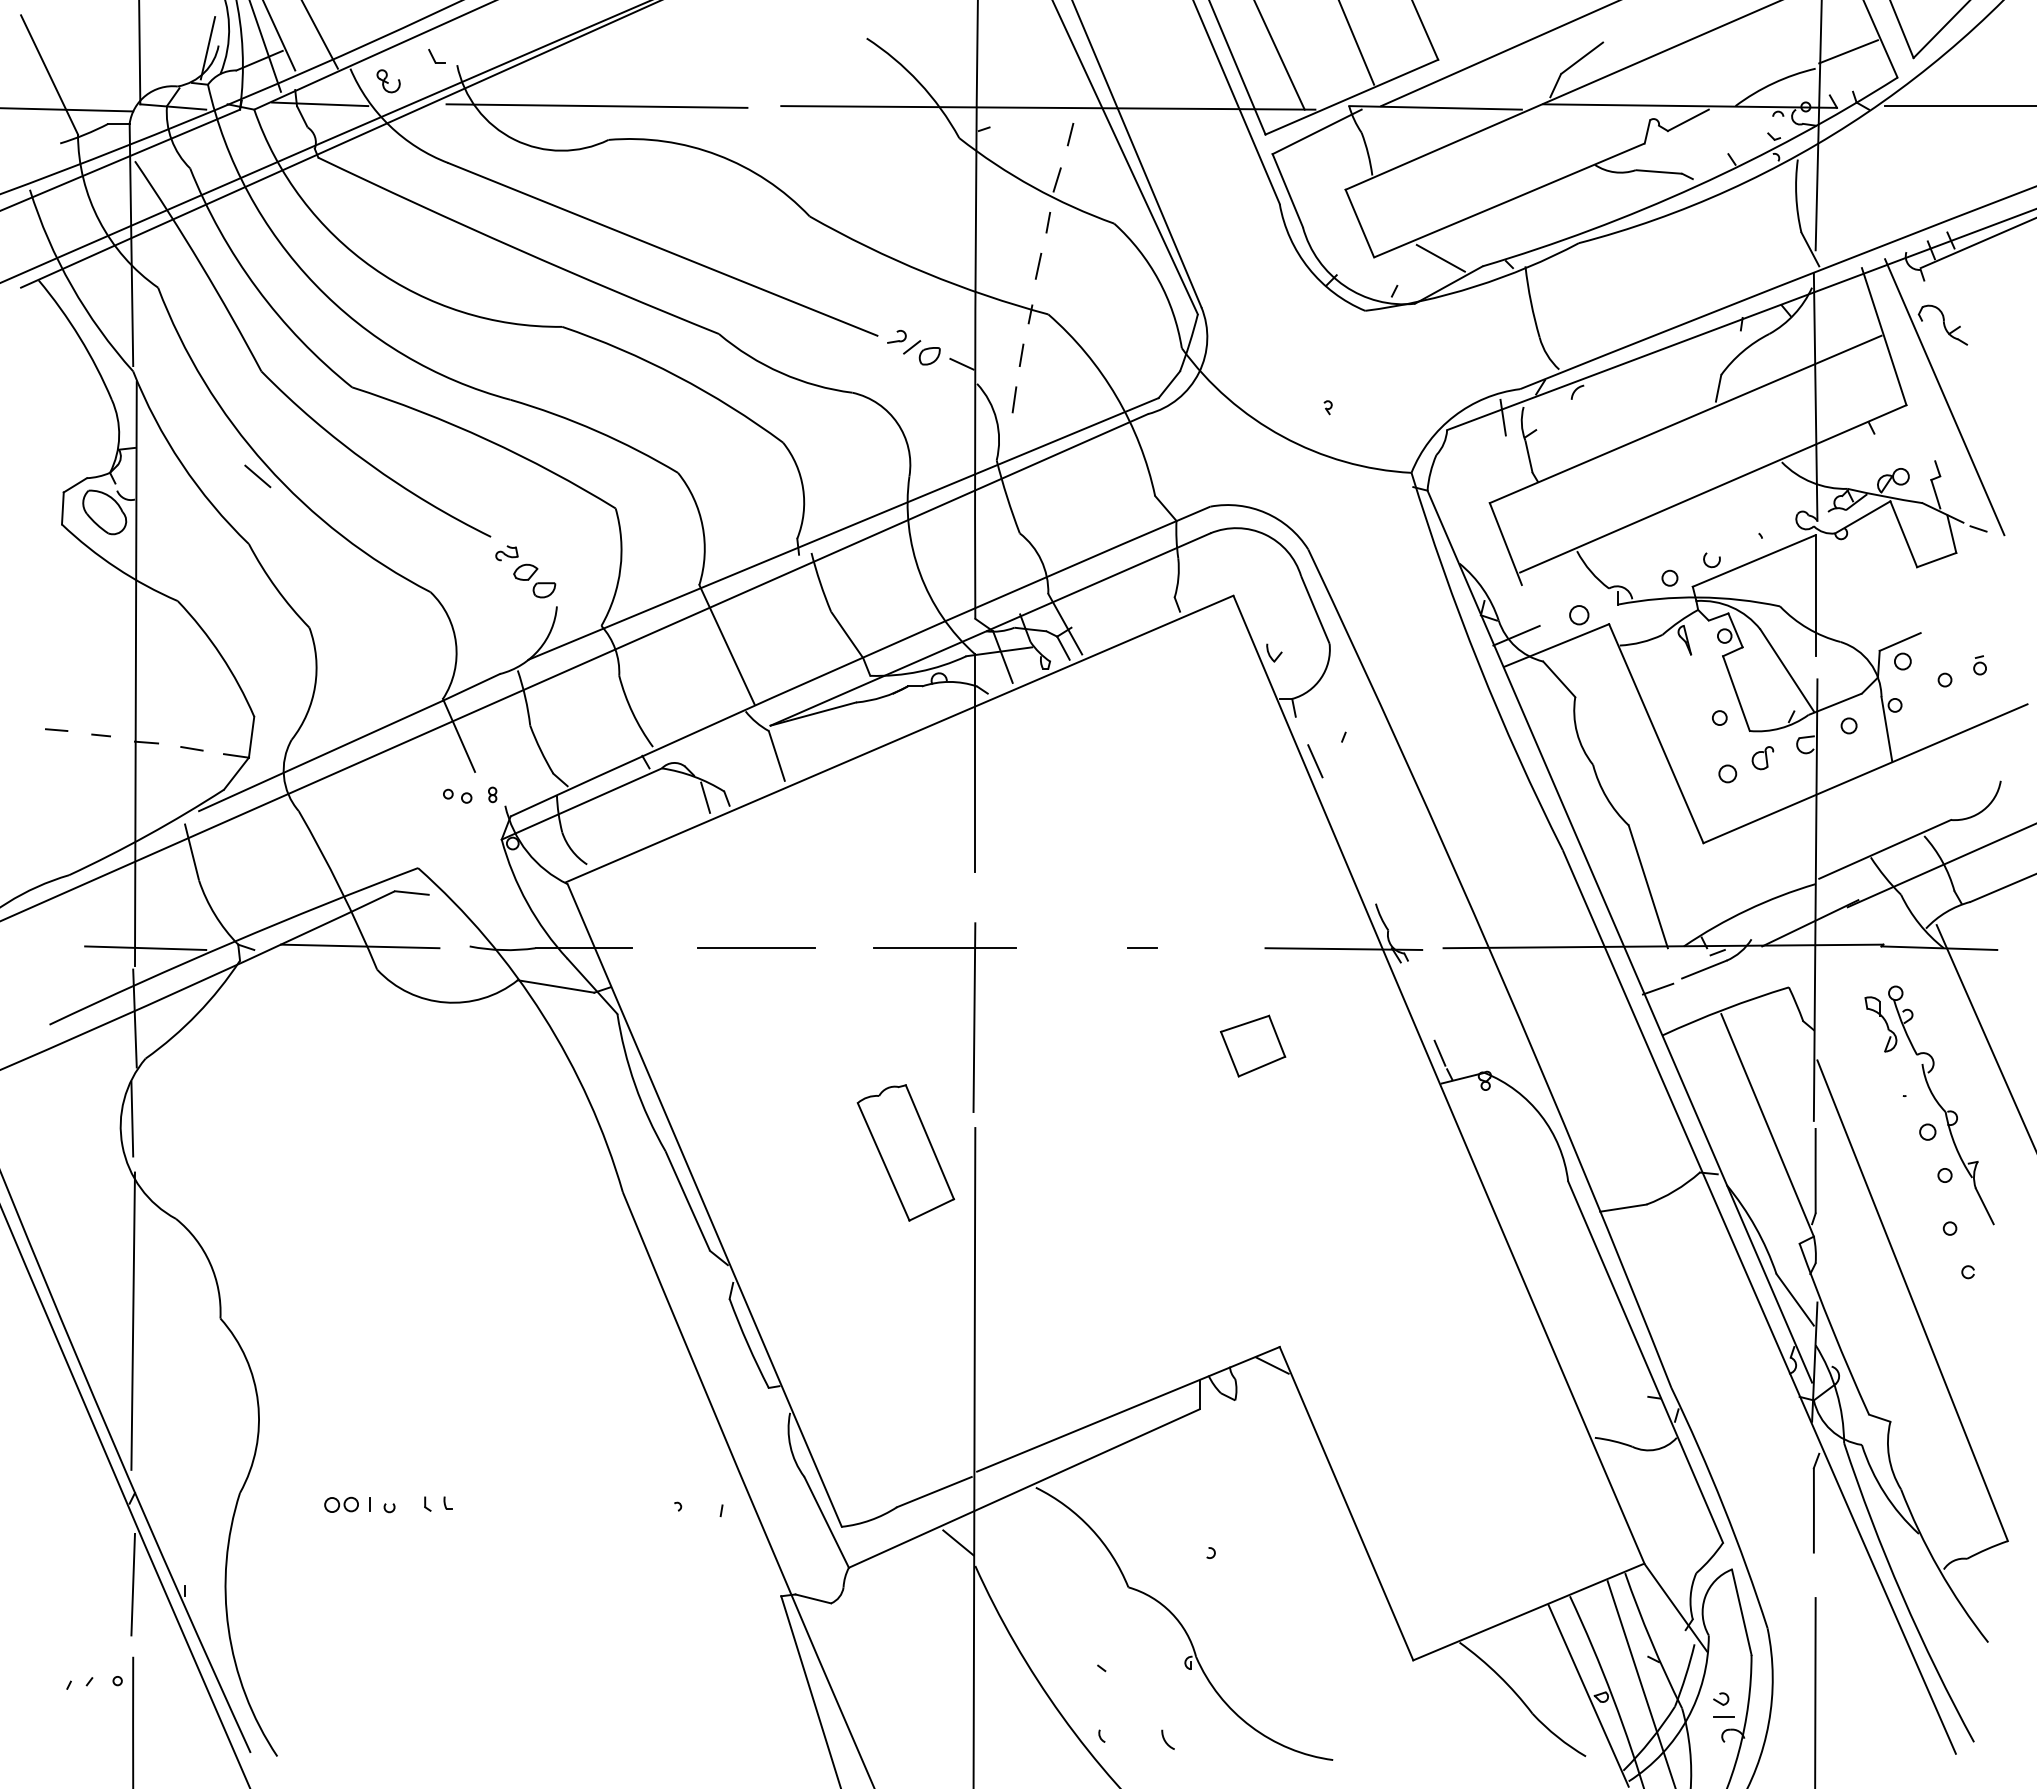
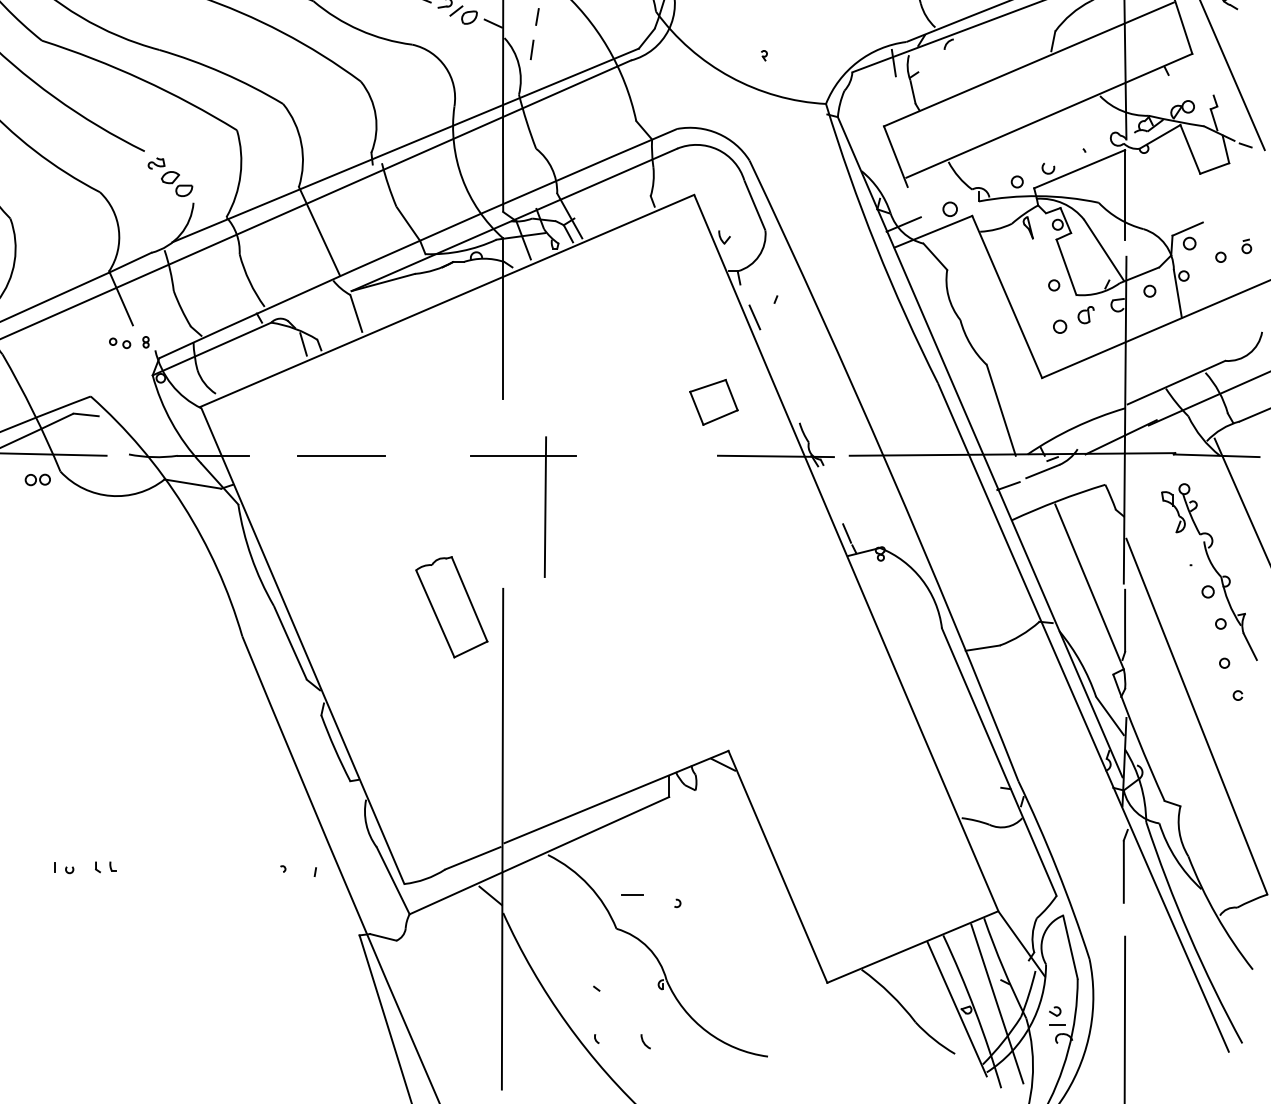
line: (1142, 947) -> (632, 894), moved
part: (973, 1017) -> (544, 507), moved
part: (1252, 1045) -> (713, 401), moved
part: (341, 1504) -> (37, 479), moved

